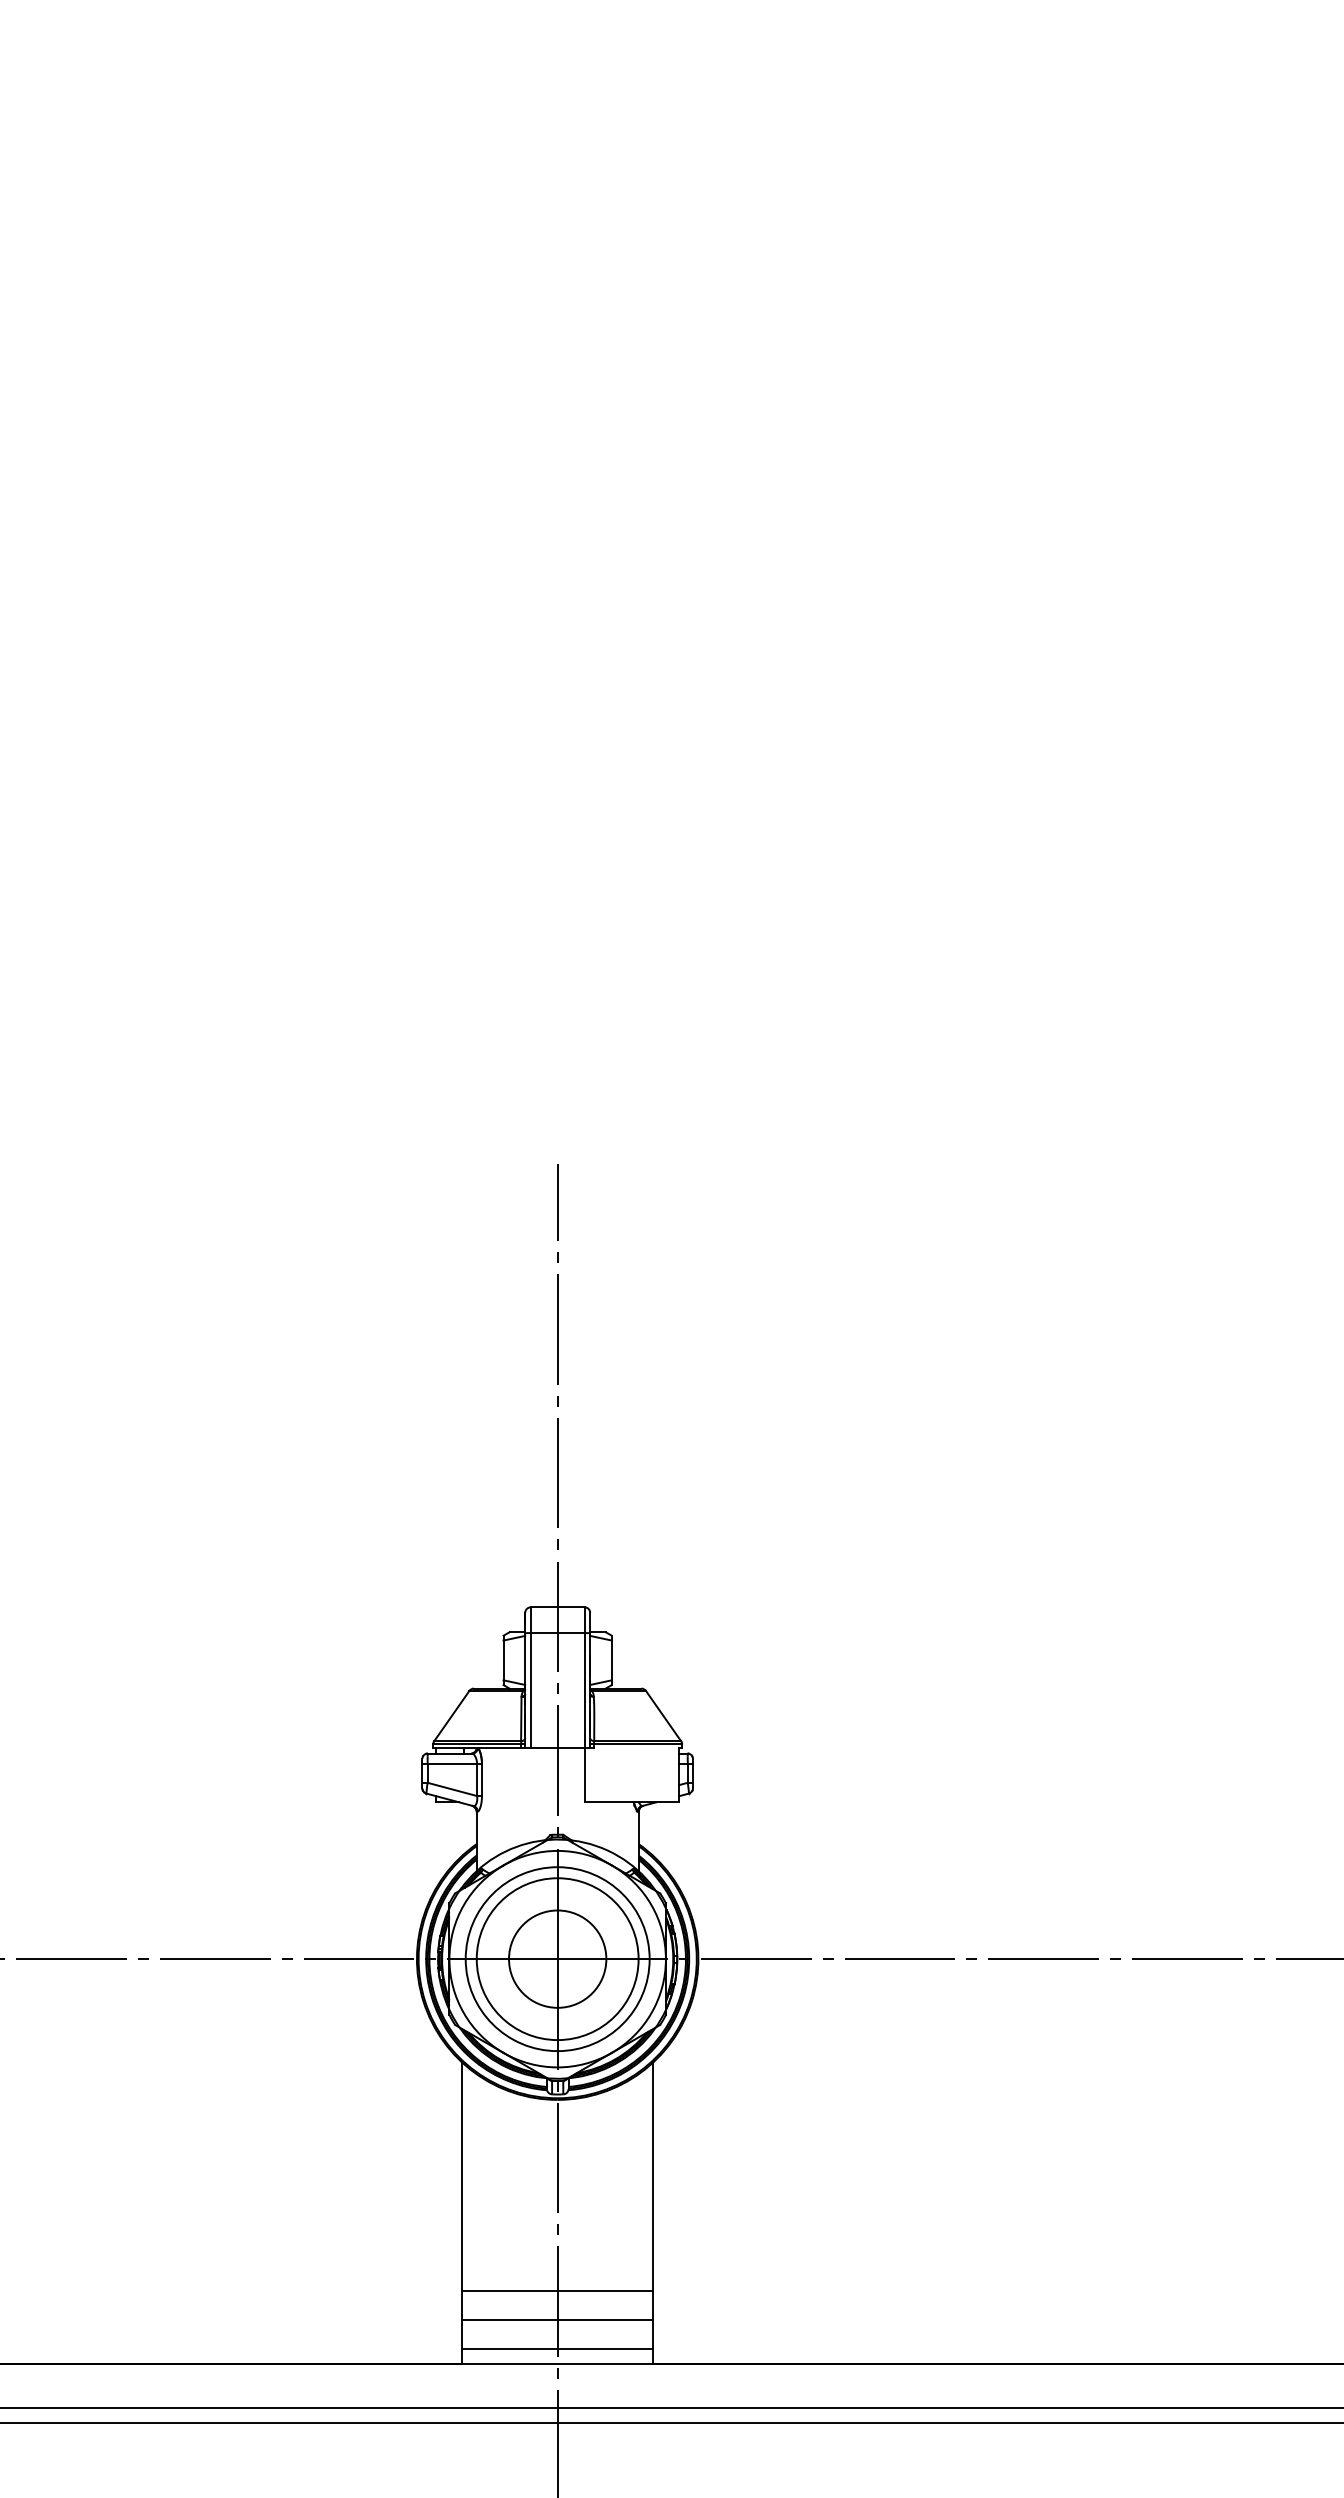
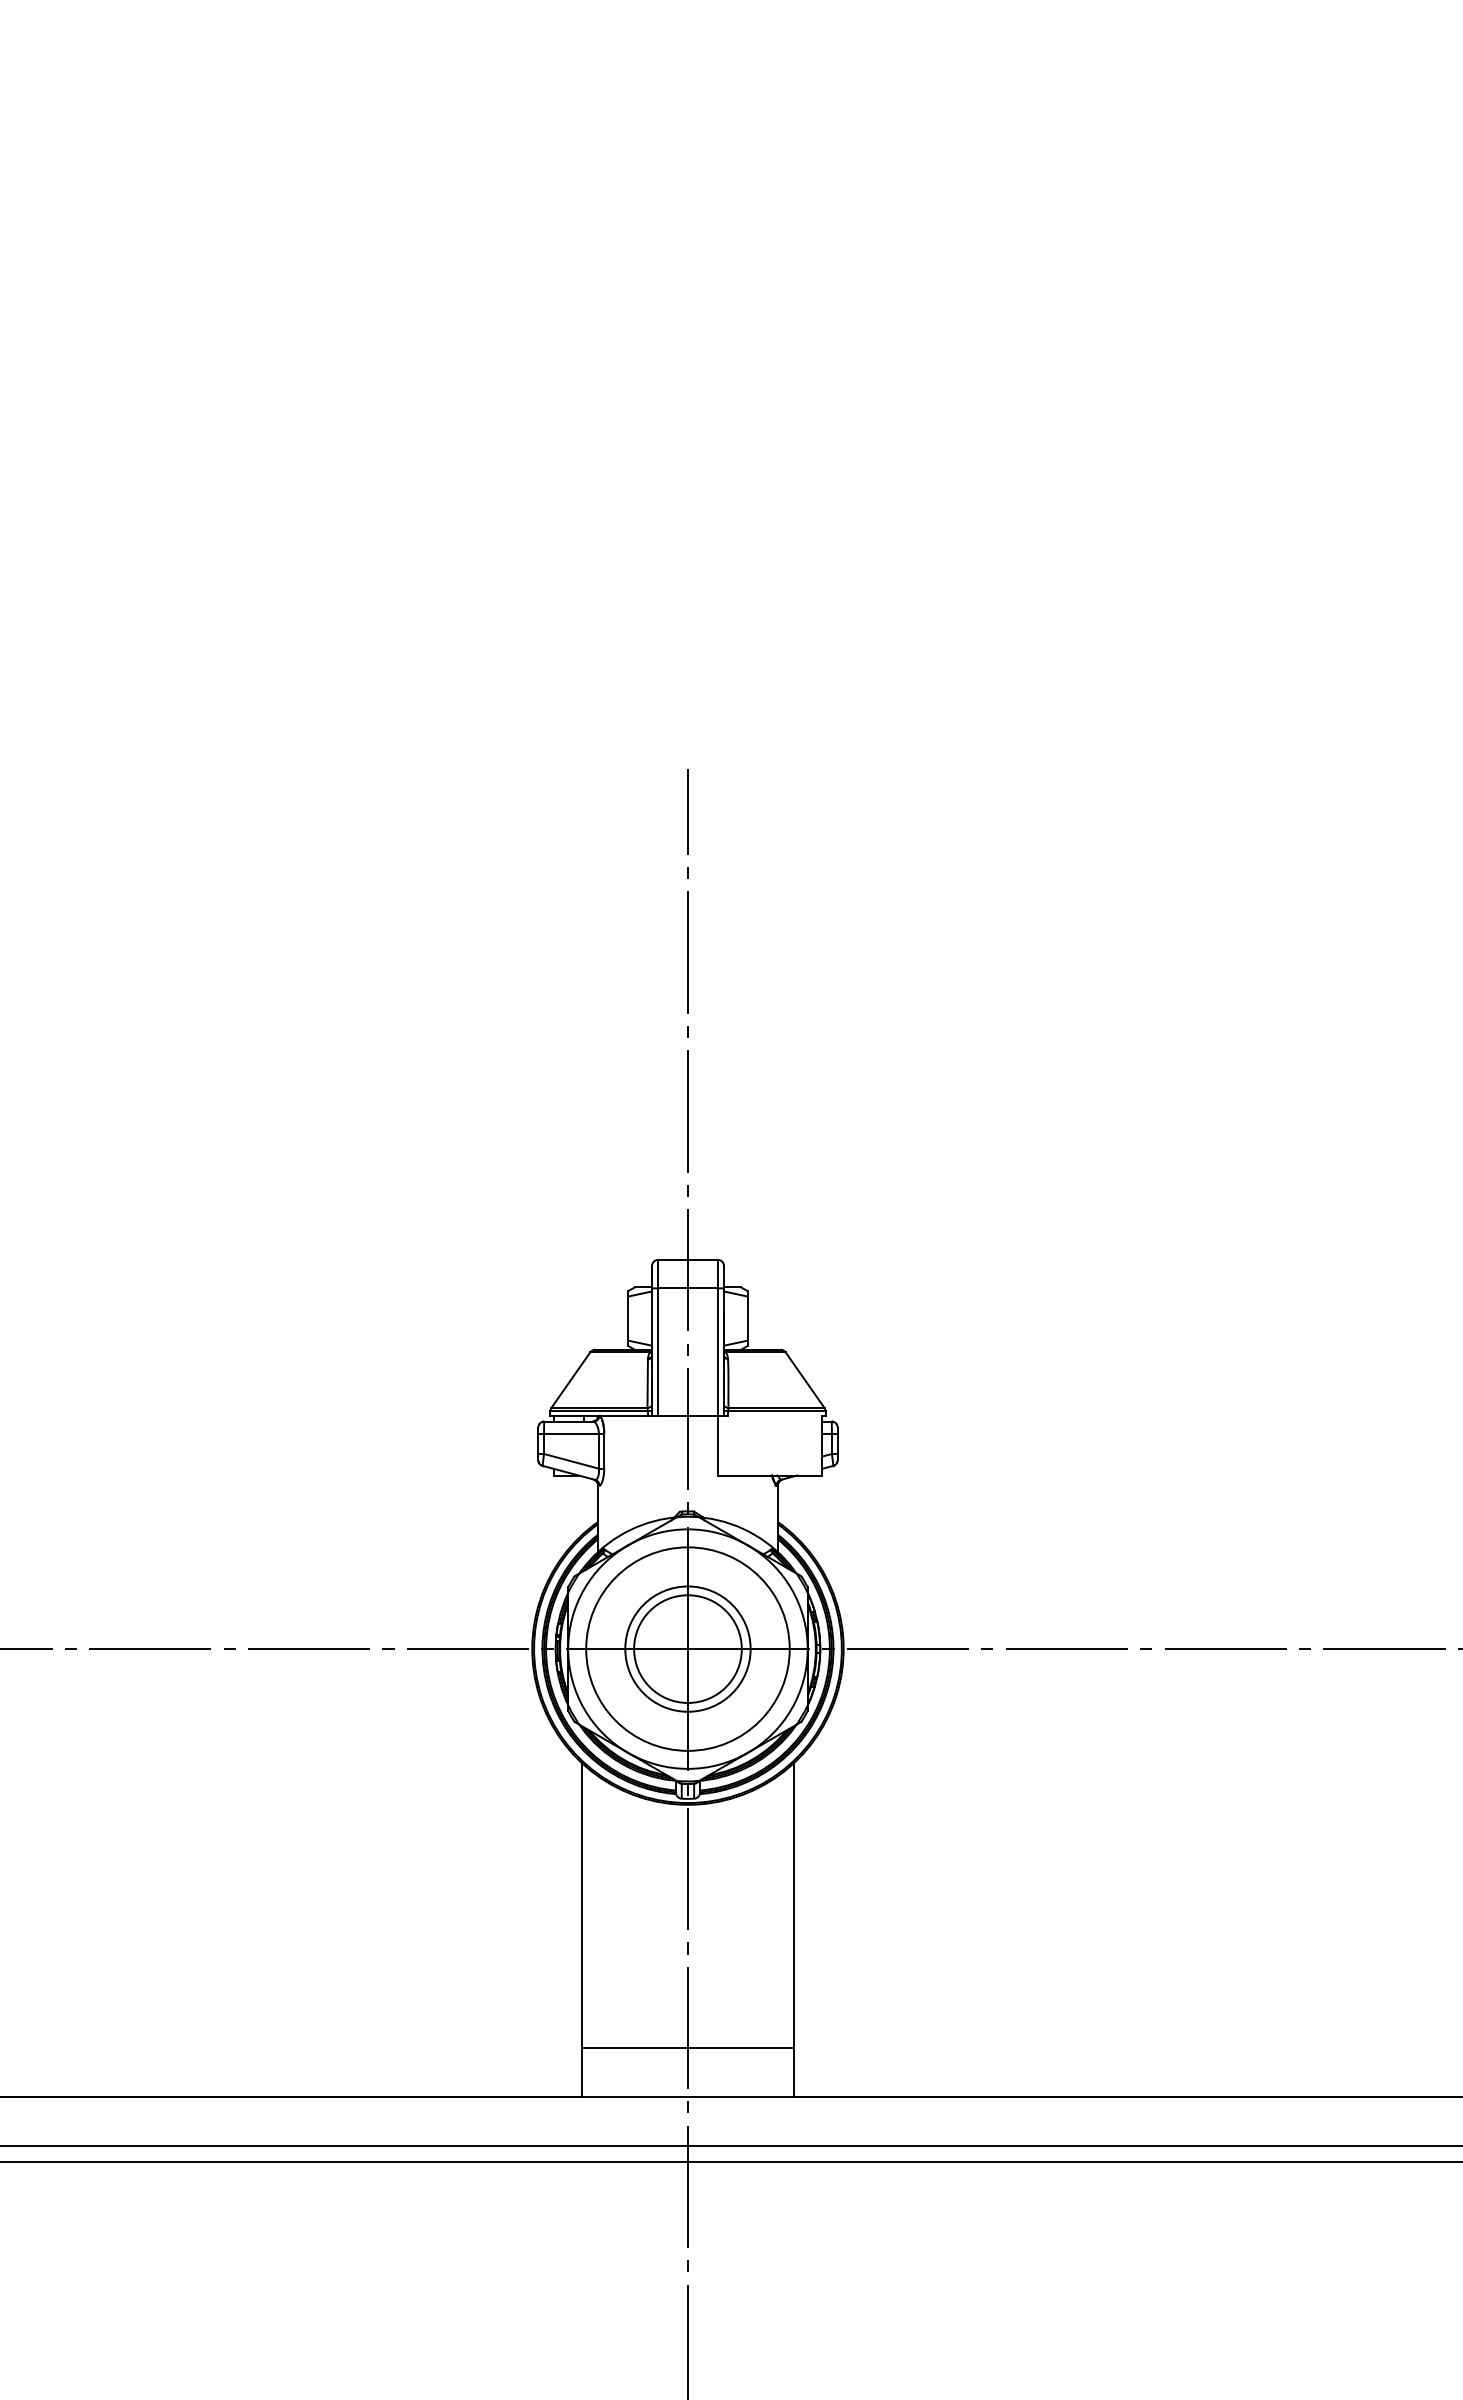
circle: (557, 1959) -> (687, 1649), size x0.7
line: (557, 2290) -> (687, 2015), removed
line: (557, 2349) -> (687, 2080), removed

